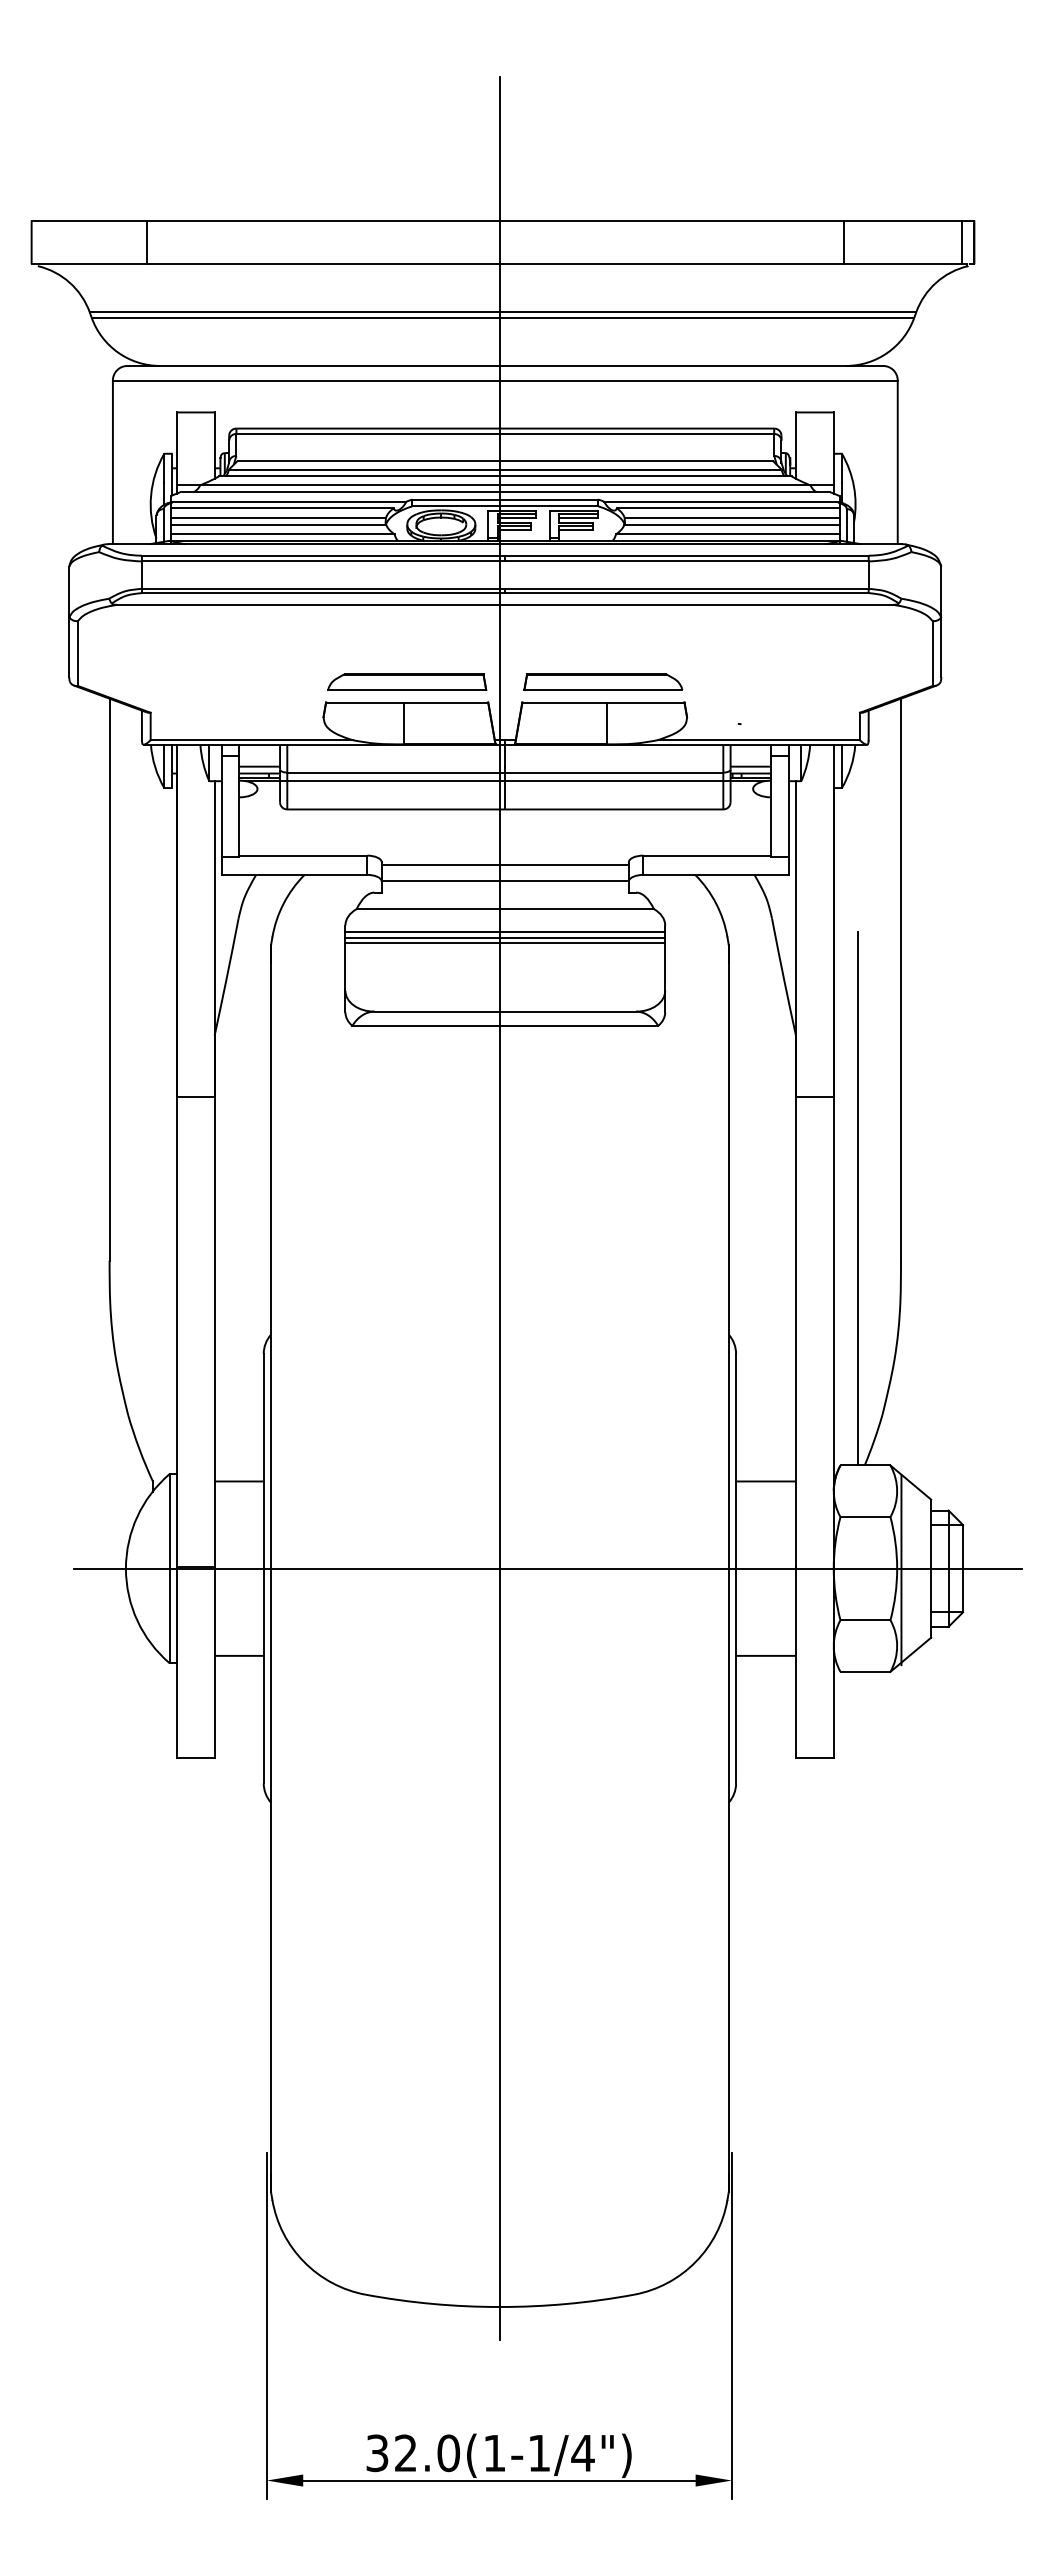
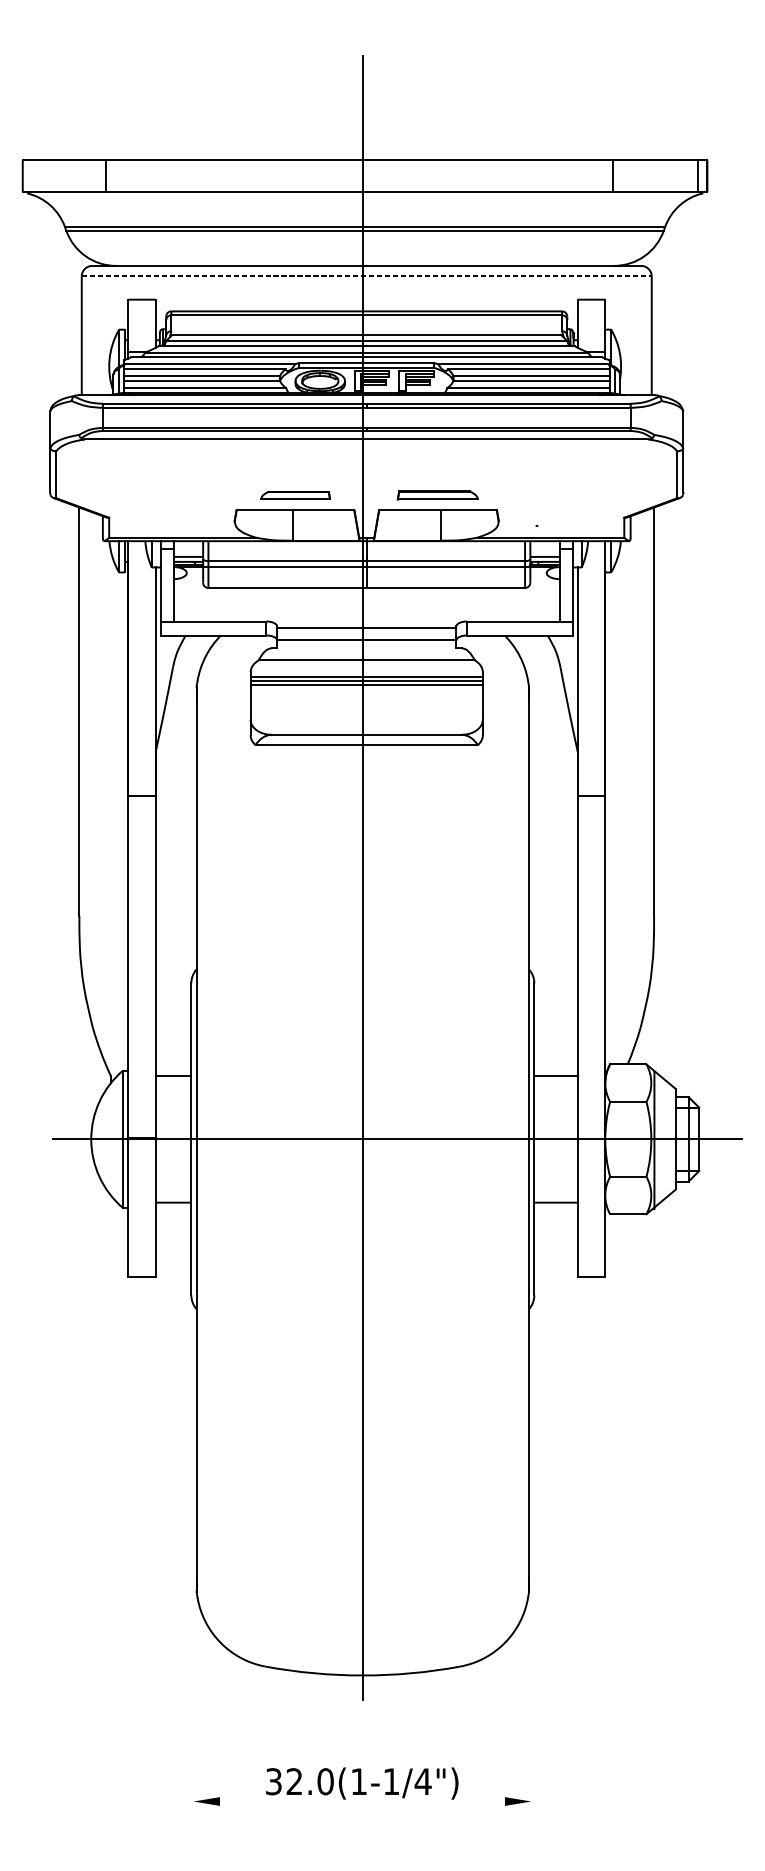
line: (505, 380) -> (366, 276), solid -> dashed
part: (407, 681) -> (295, 495), size x0.6
part: (603, 681) -> (438, 495), size x0.7
line: (857, 1198) -> (622, 870), removed
line: (266, 2325) -> (193, 1688), removed
line: (731, 2325) -> (531, 1688), removed
line: (499, 2480) -> (362, 1801), removed

